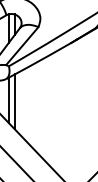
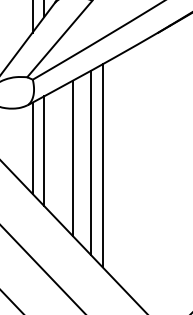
line: (28, 104) -> (72, 156), added
line: (37, 107) -> (90, 162), added
line: (43, 108) -> (102, 164), added

